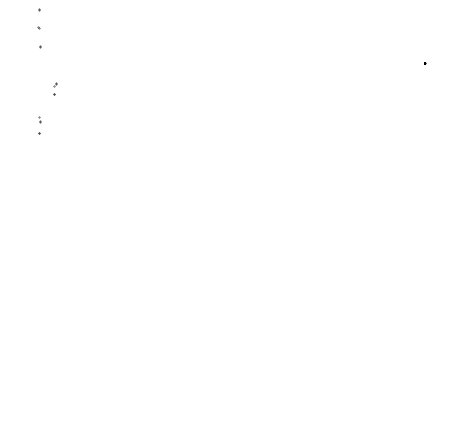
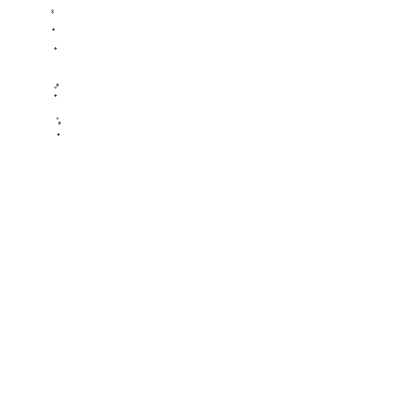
part: (55, 88) -> (56, 89), moved

